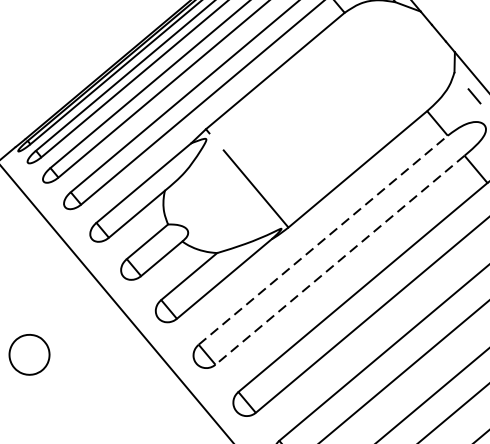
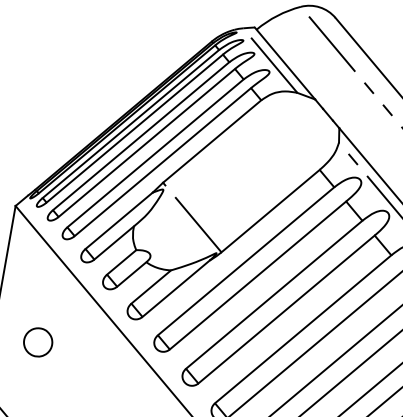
line: (323, 239) -> (246, 260), dashed -> solid
line: (339, 260) -> (257, 275), dashed -> solid

